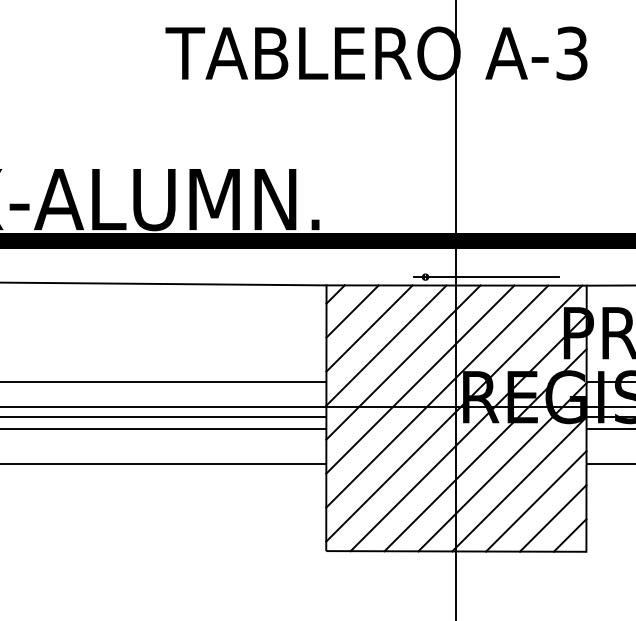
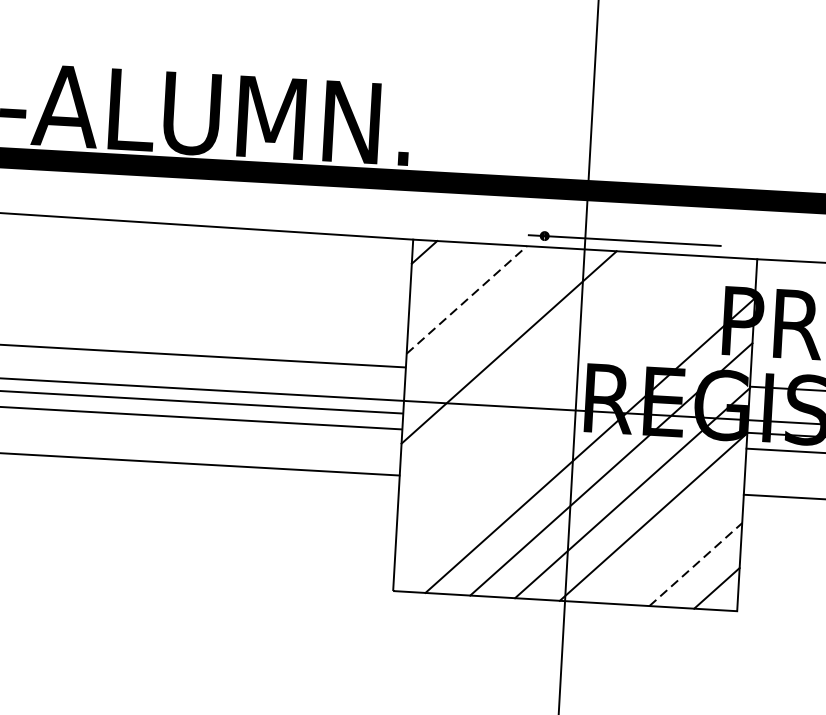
line: (352, 311) -> (445, 276), removed
line: (369, 328) -> (466, 299), solid -> dashed
line: (386, 345) -> (488, 323), removed
line: (420, 379) -> (530, 371), removed
line: (437, 396) -> (551, 394), removed
line: (454, 413) -> (572, 418), removed
line: (536, 501) -> (674, 541), removed
line: (553, 518) -> (696, 564), solid -> dashed

